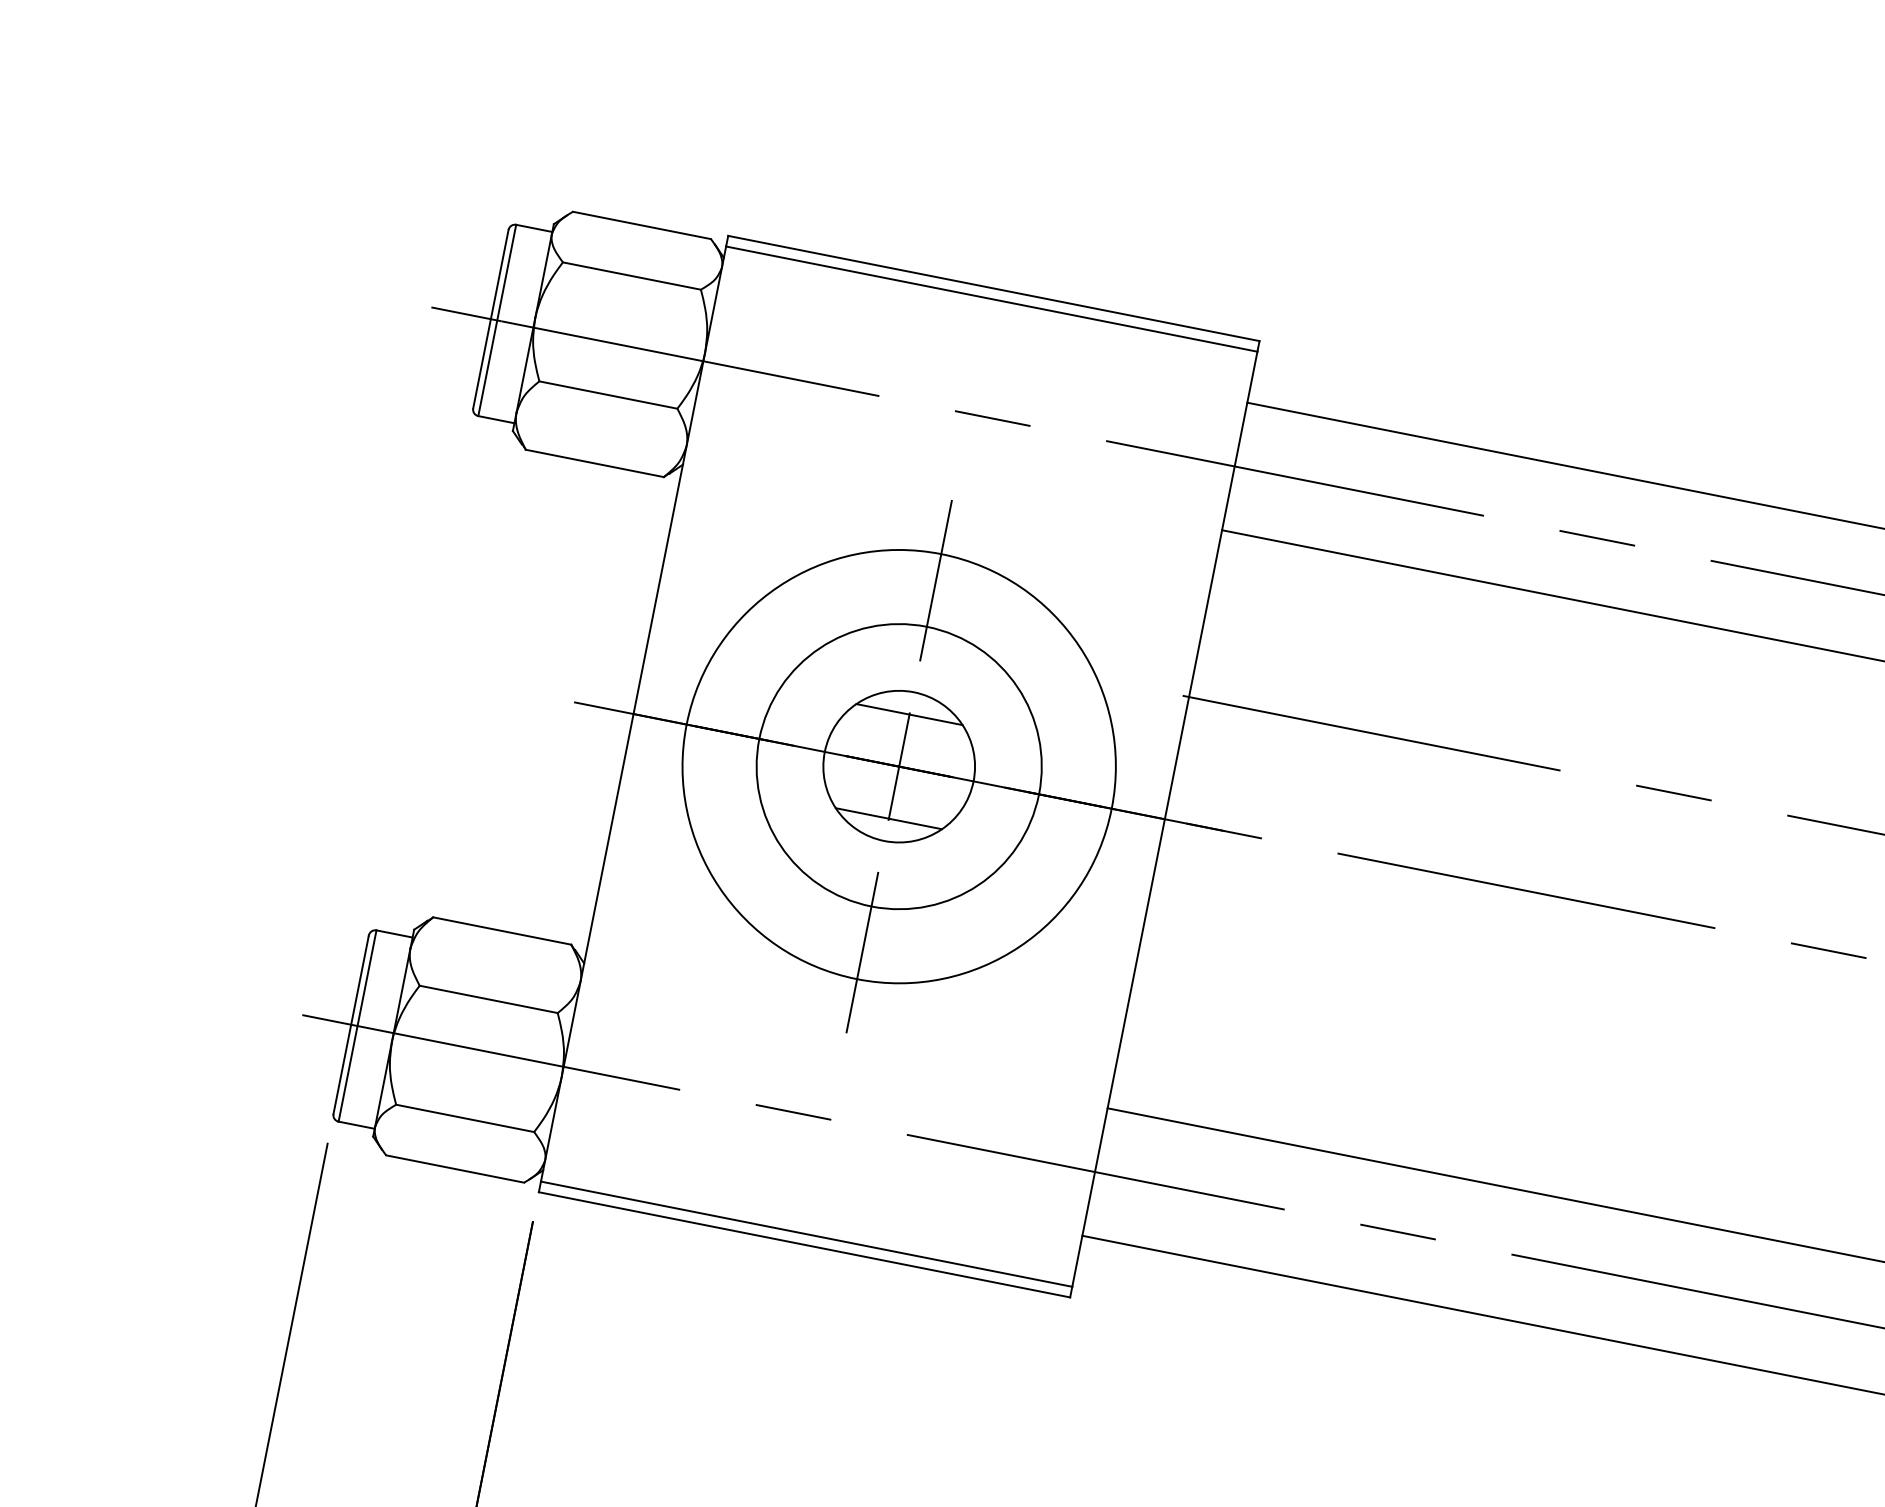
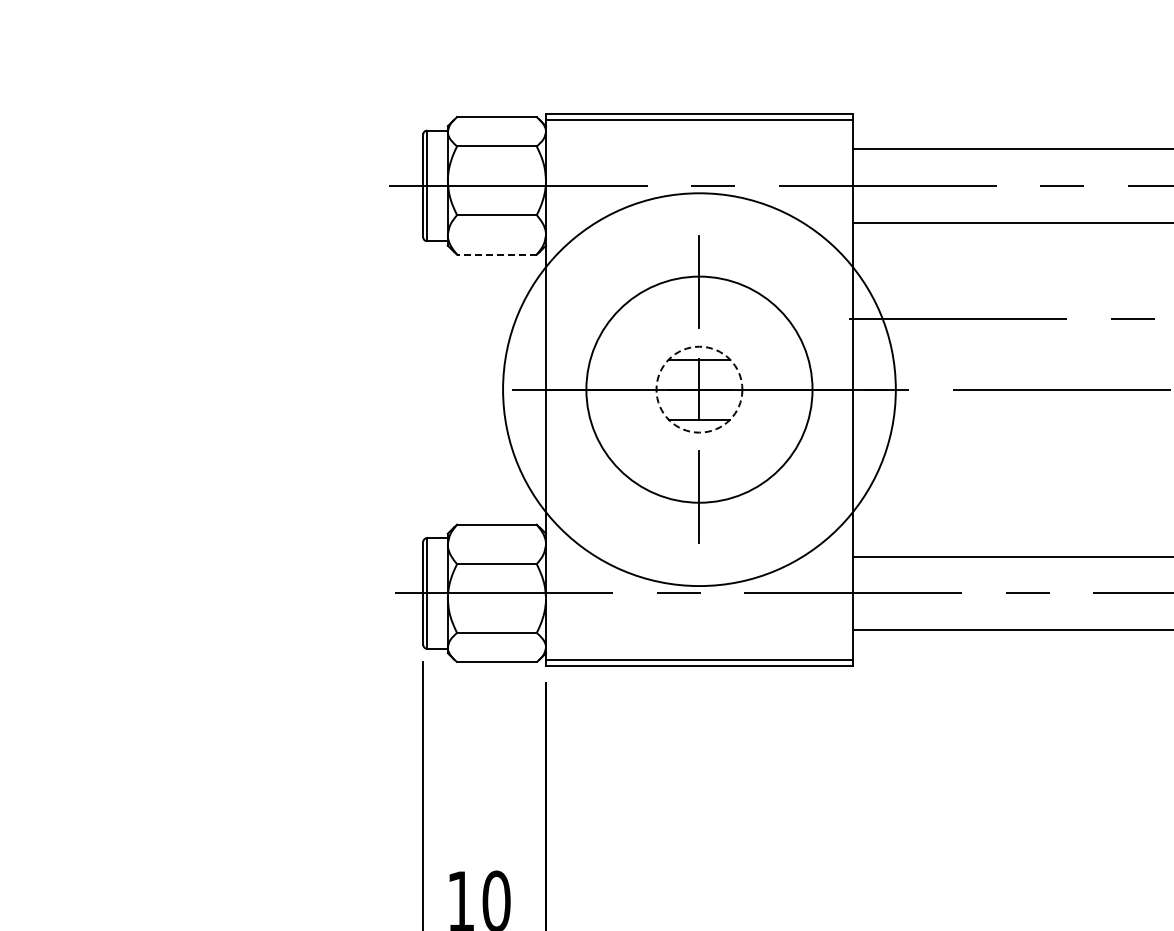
line: (594, 463) -> (496, 254), solid -> dashed
circle: (899, 766) -> (699, 389), size x1.4
circle: (899, 766) -> (699, 389), size x1.6
circle: (899, 766) -> (699, 389), solid -> dashed

